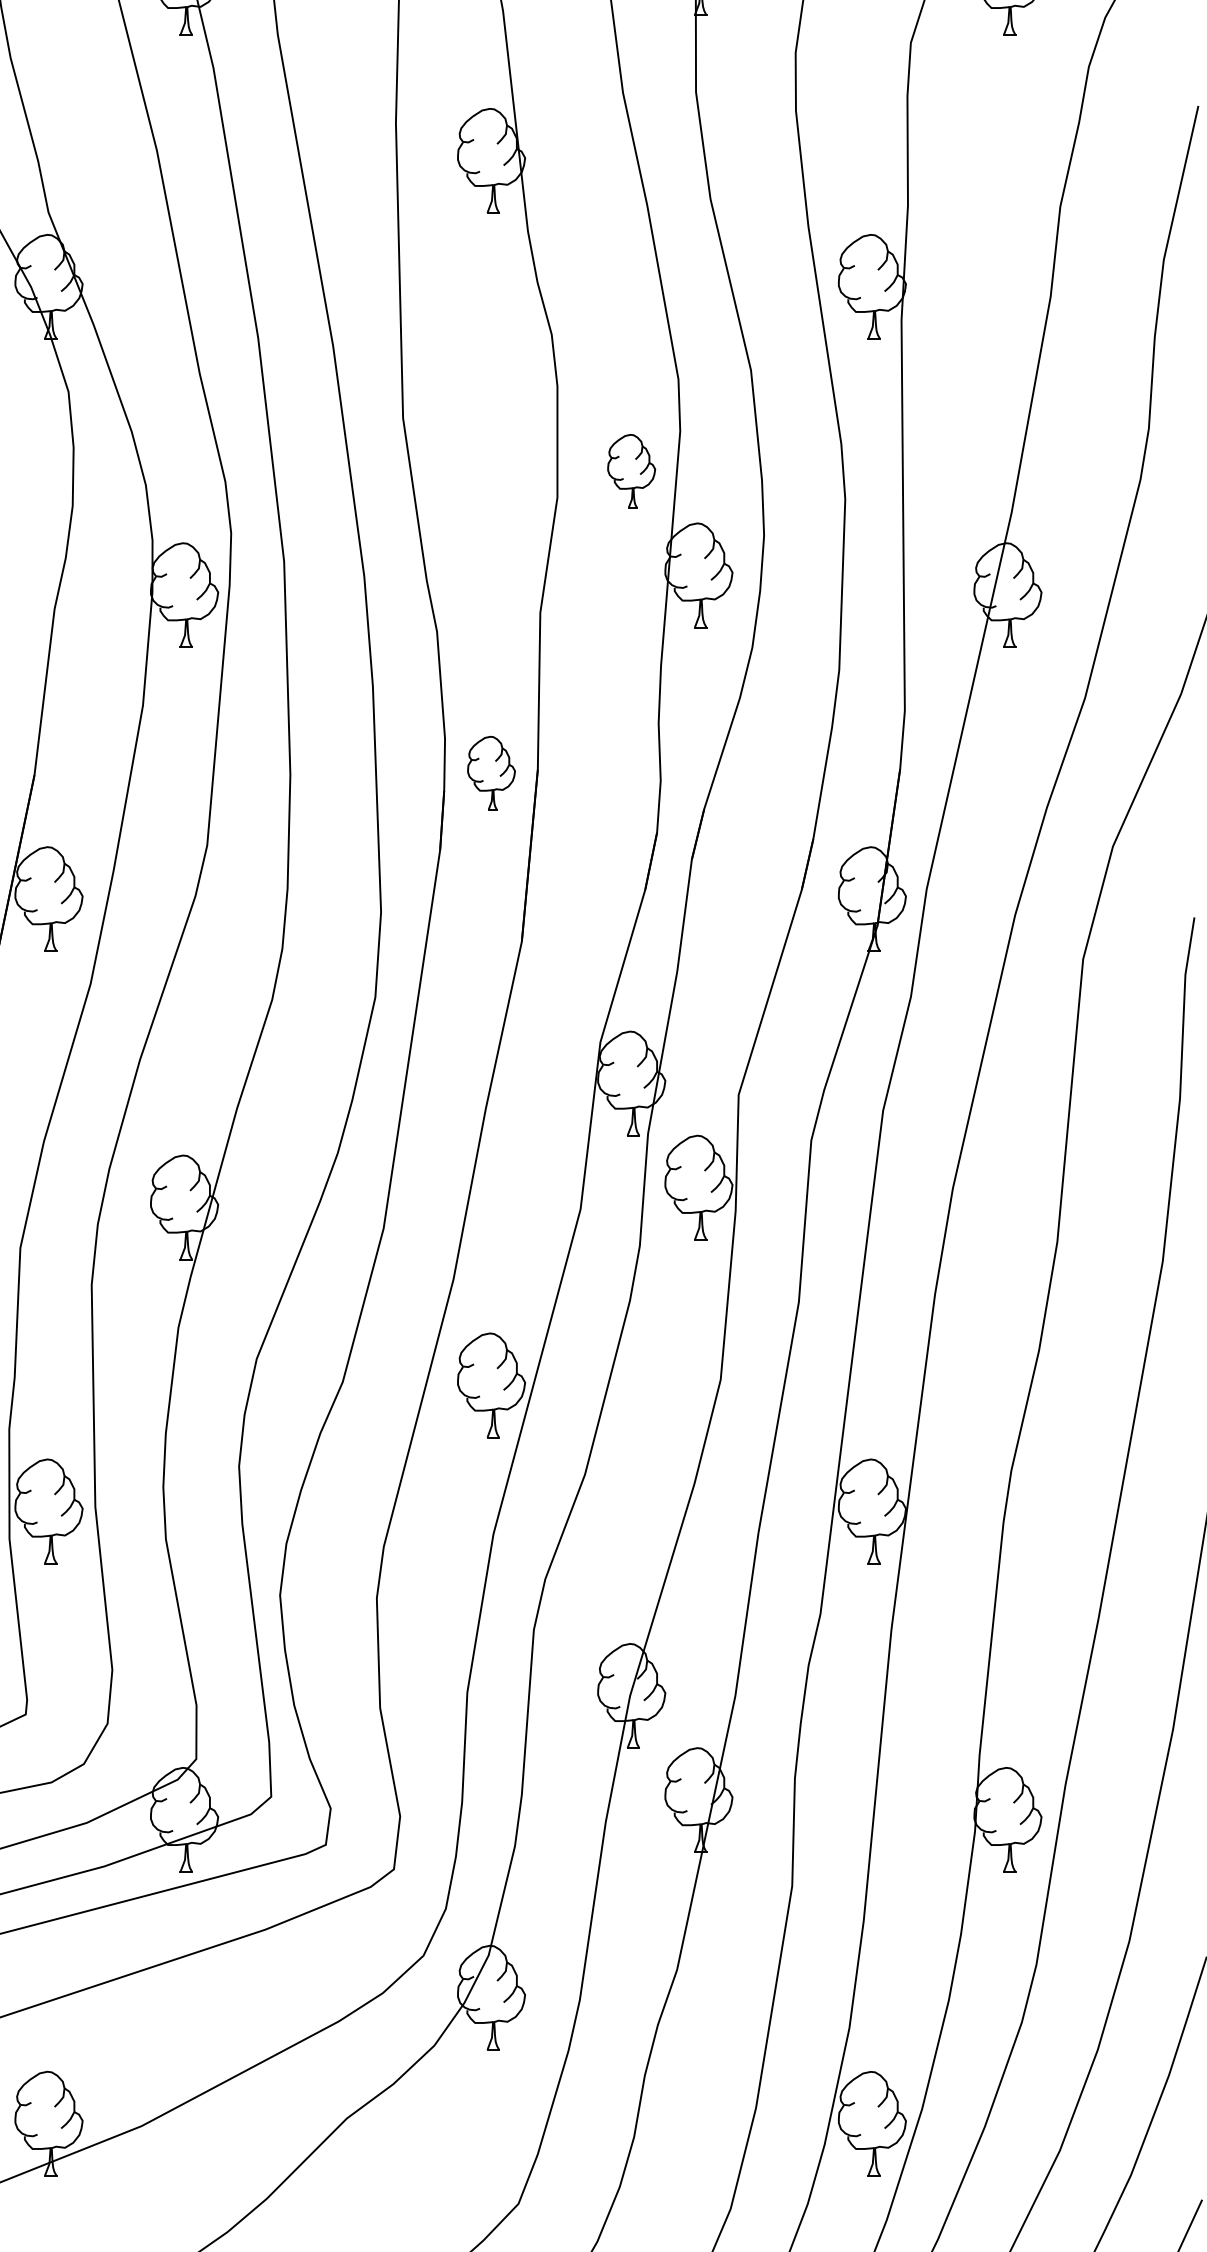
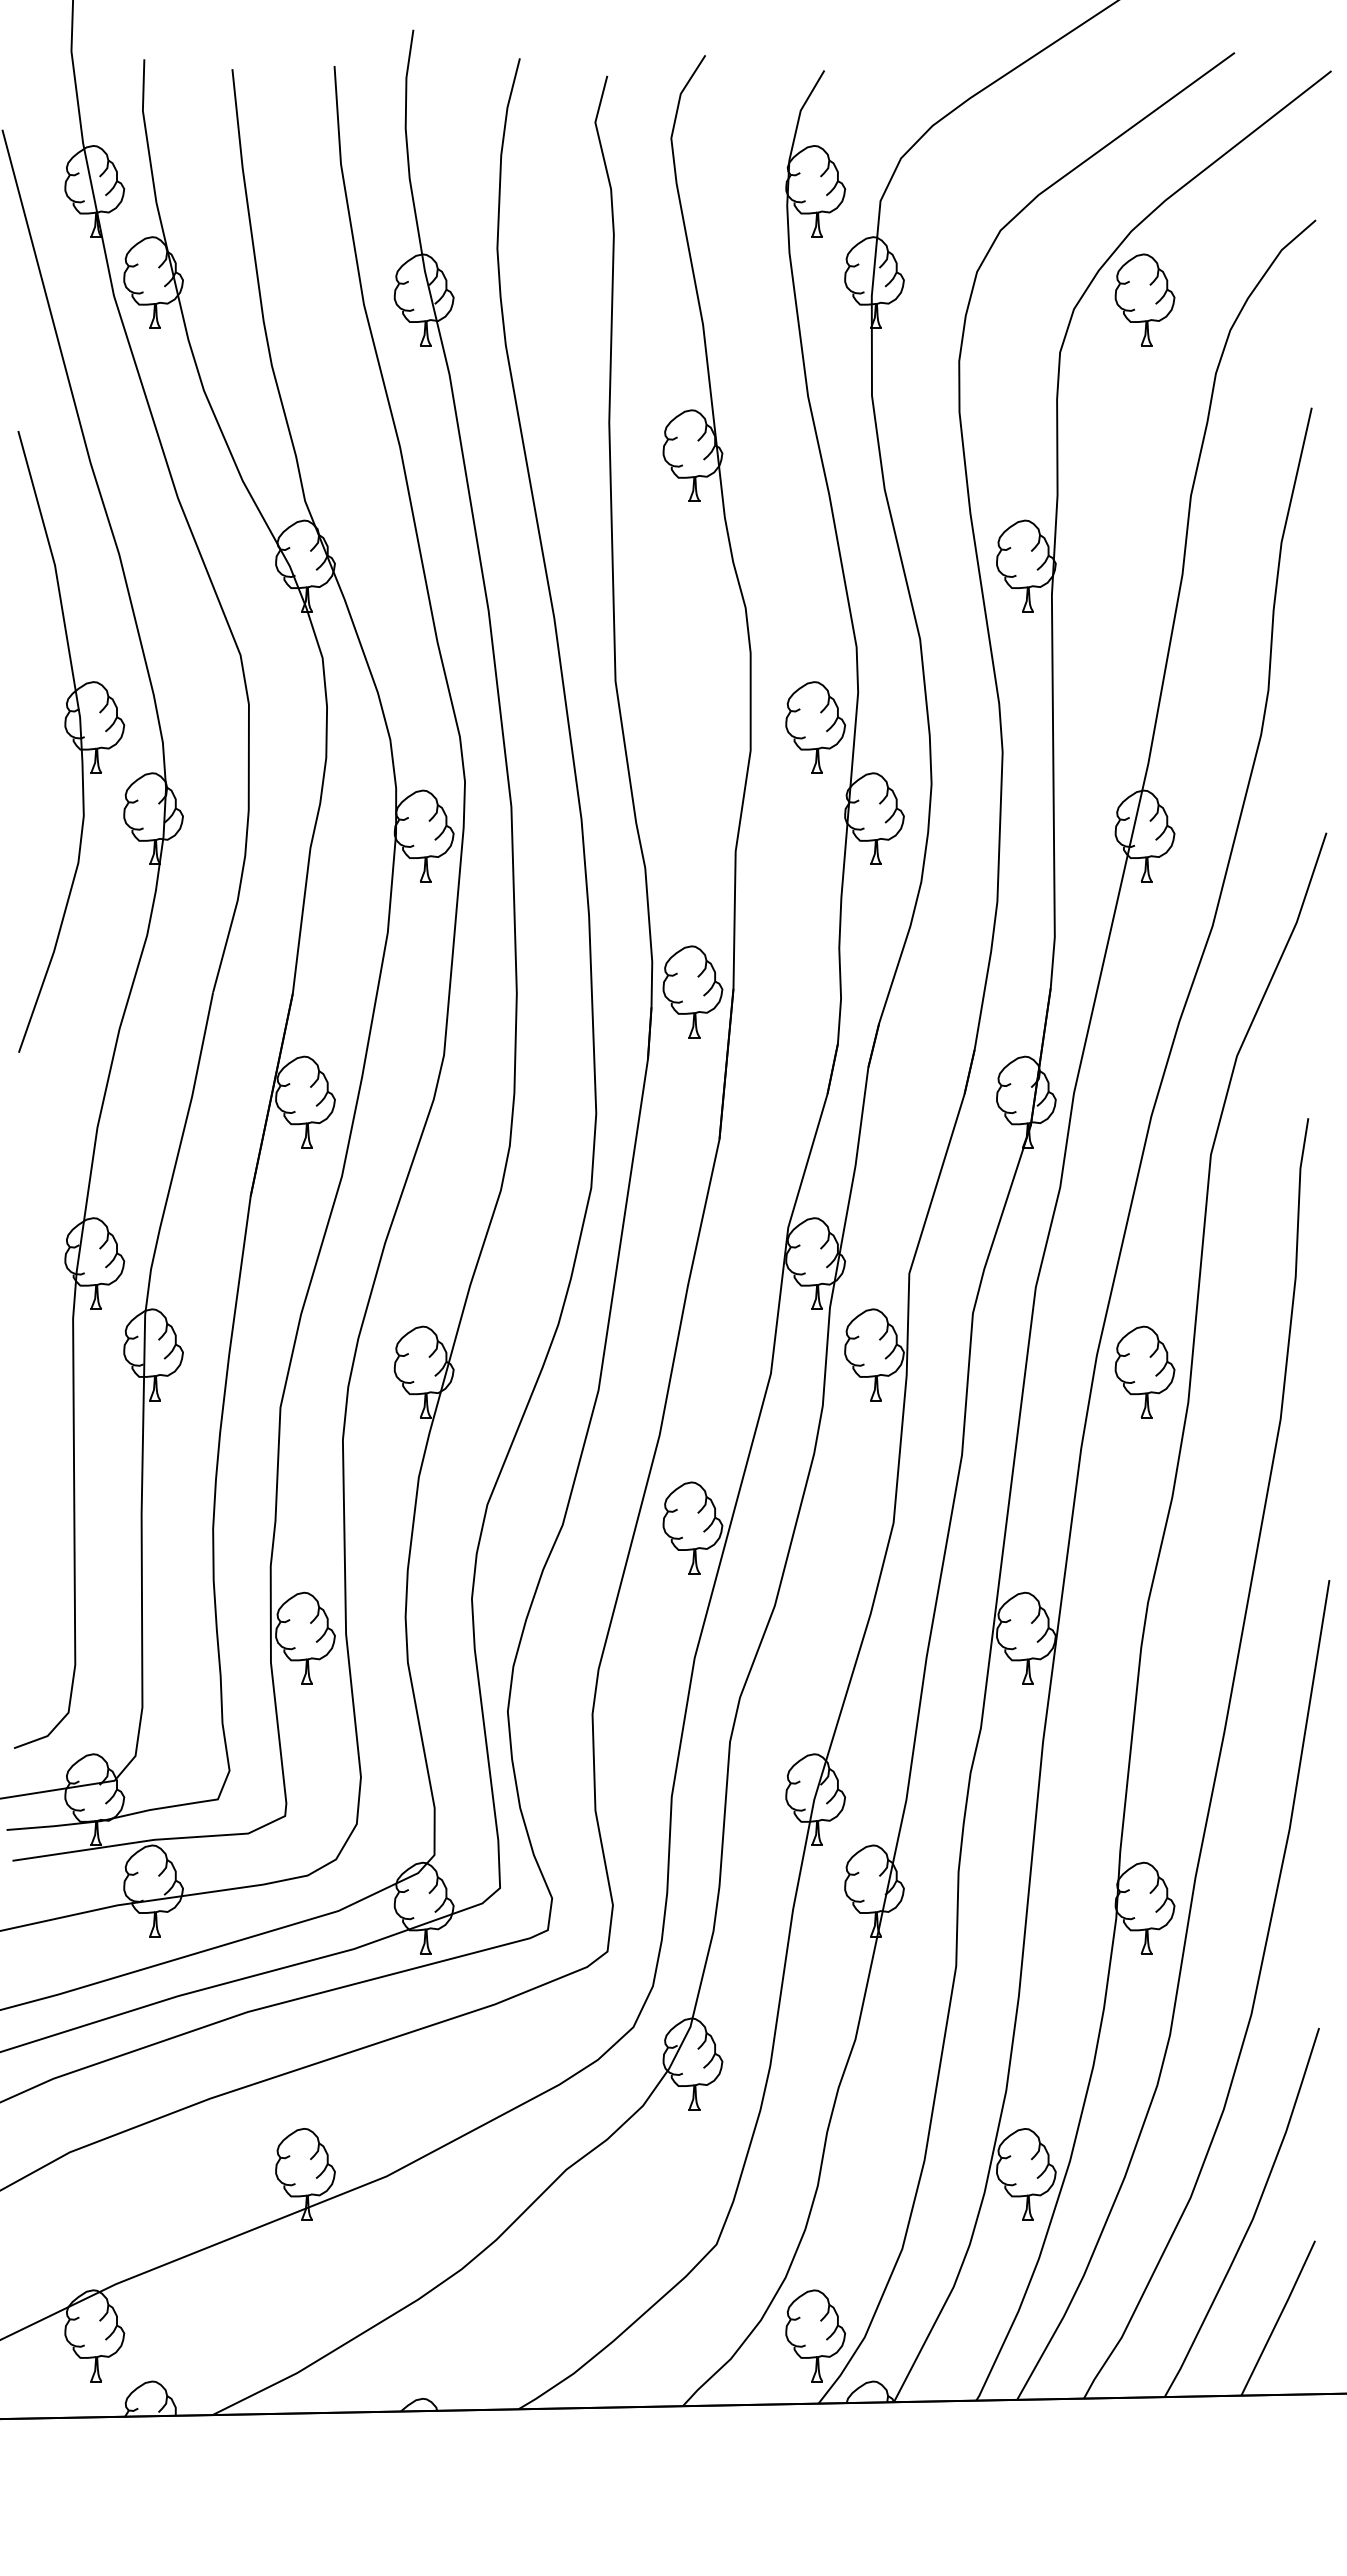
part: (631, 471) -> (815, 727), size x1.43
part: (491, 772) -> (692, 991), size x1.43
part: (1007, 1206) -> (1144, 1371), added

